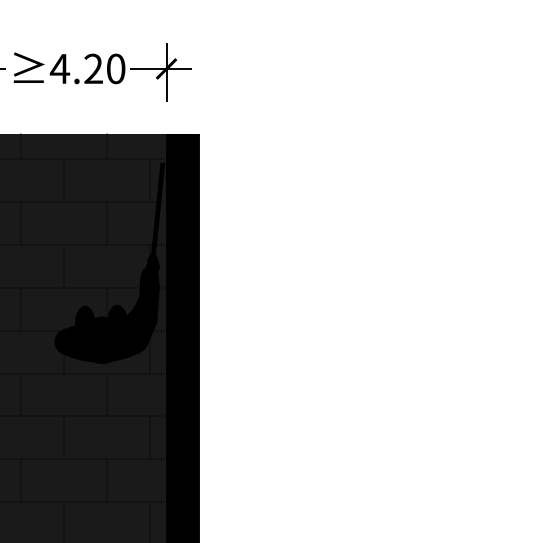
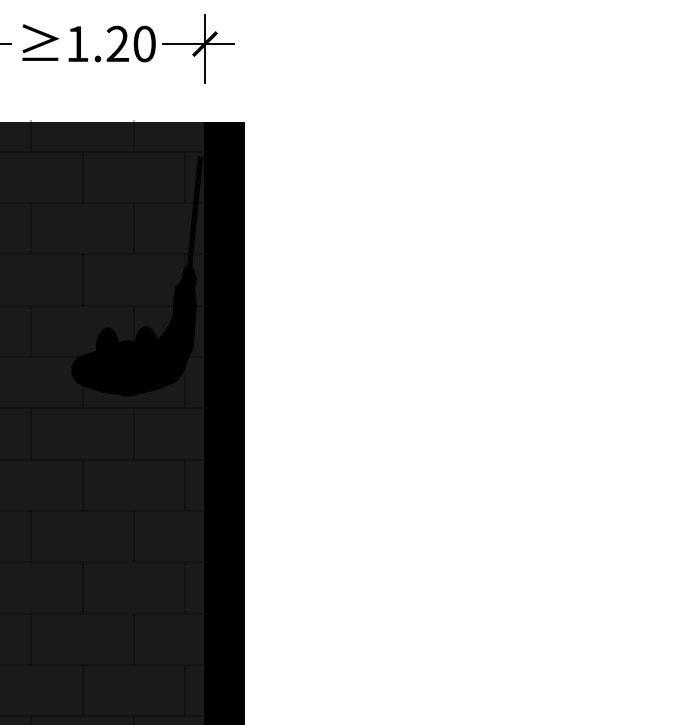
text: (59, 68) -> (77, 43), 4.20 -> 1.20

